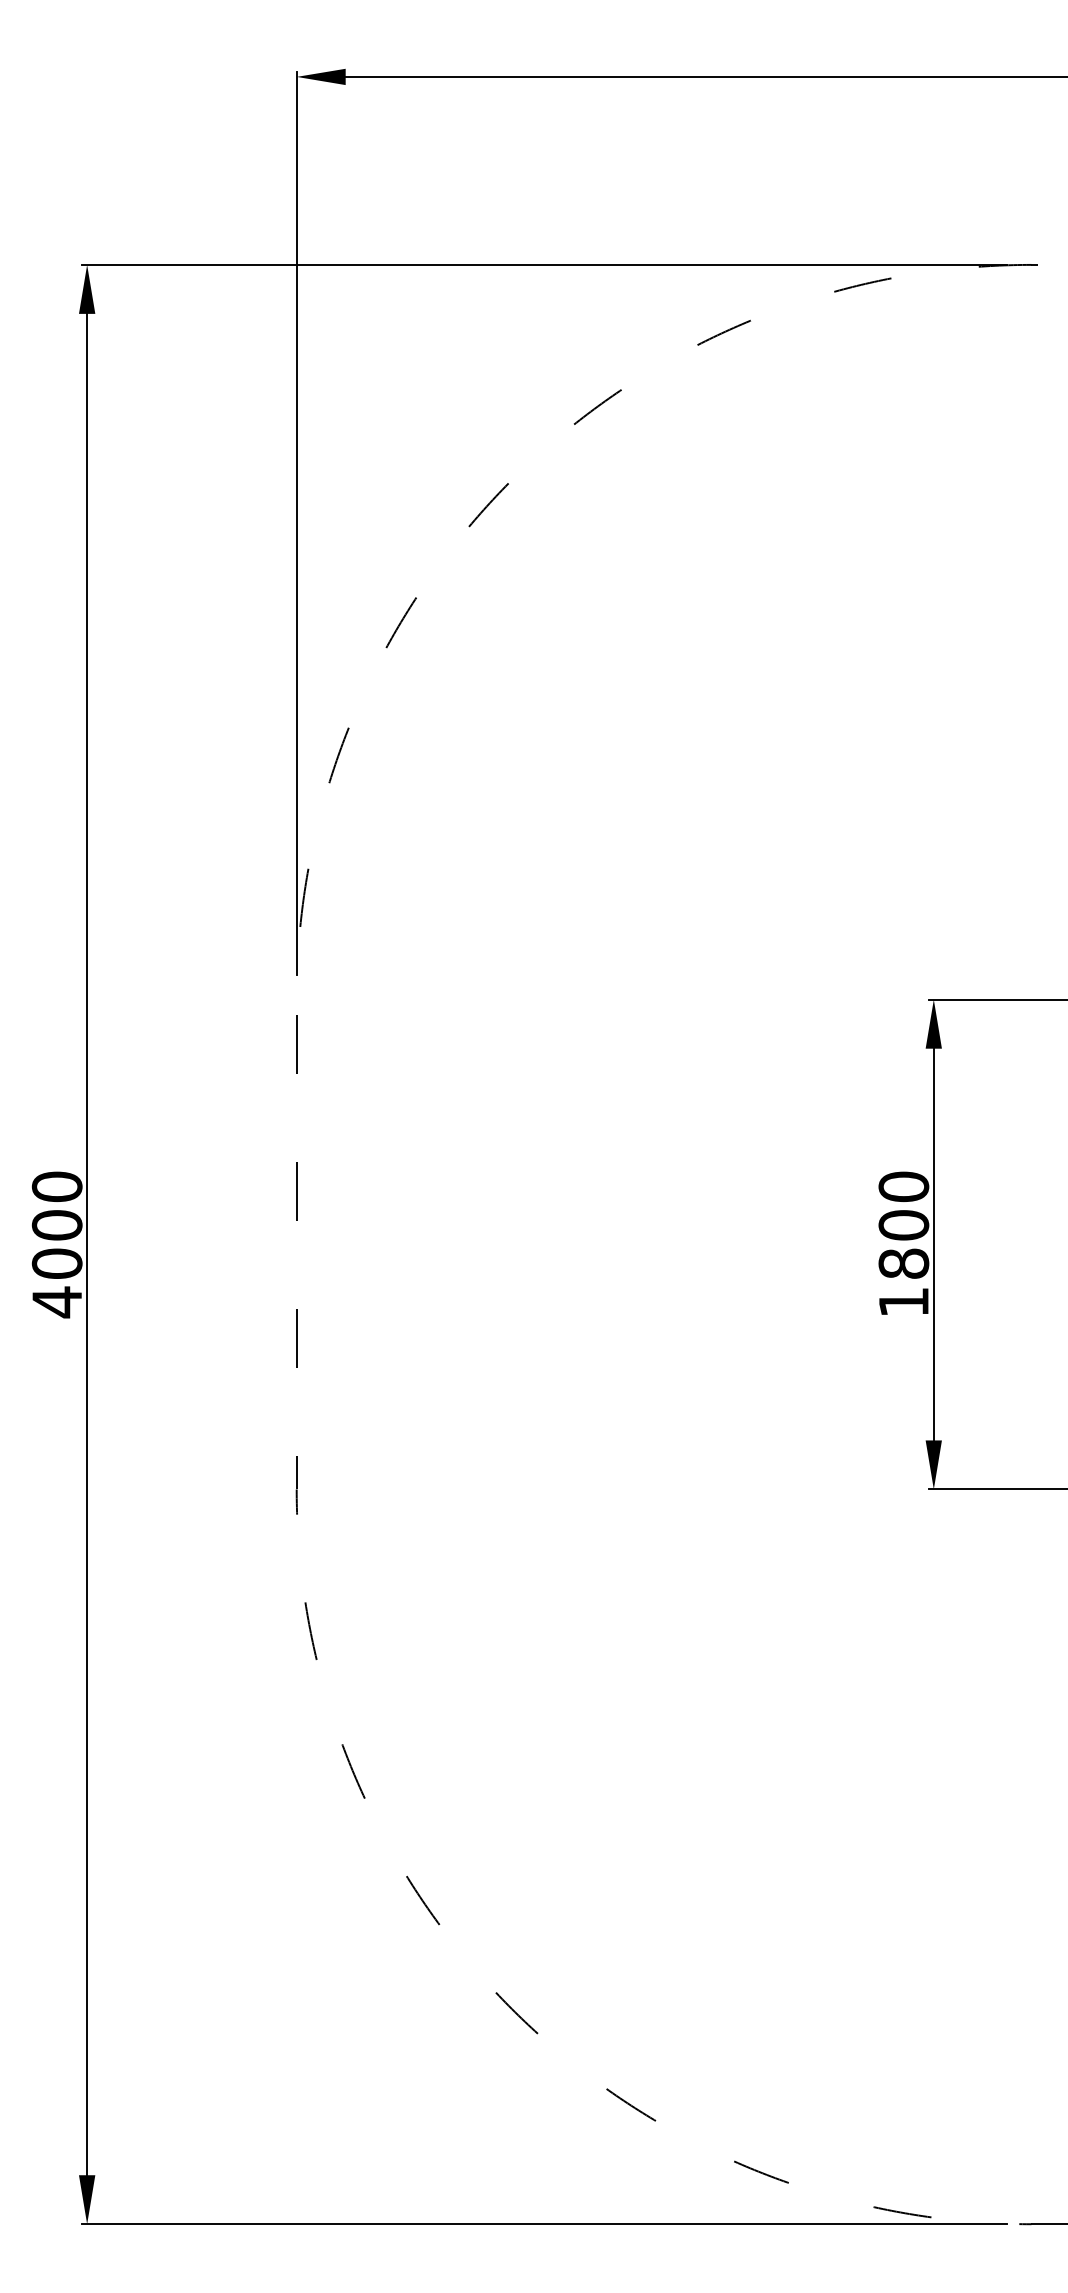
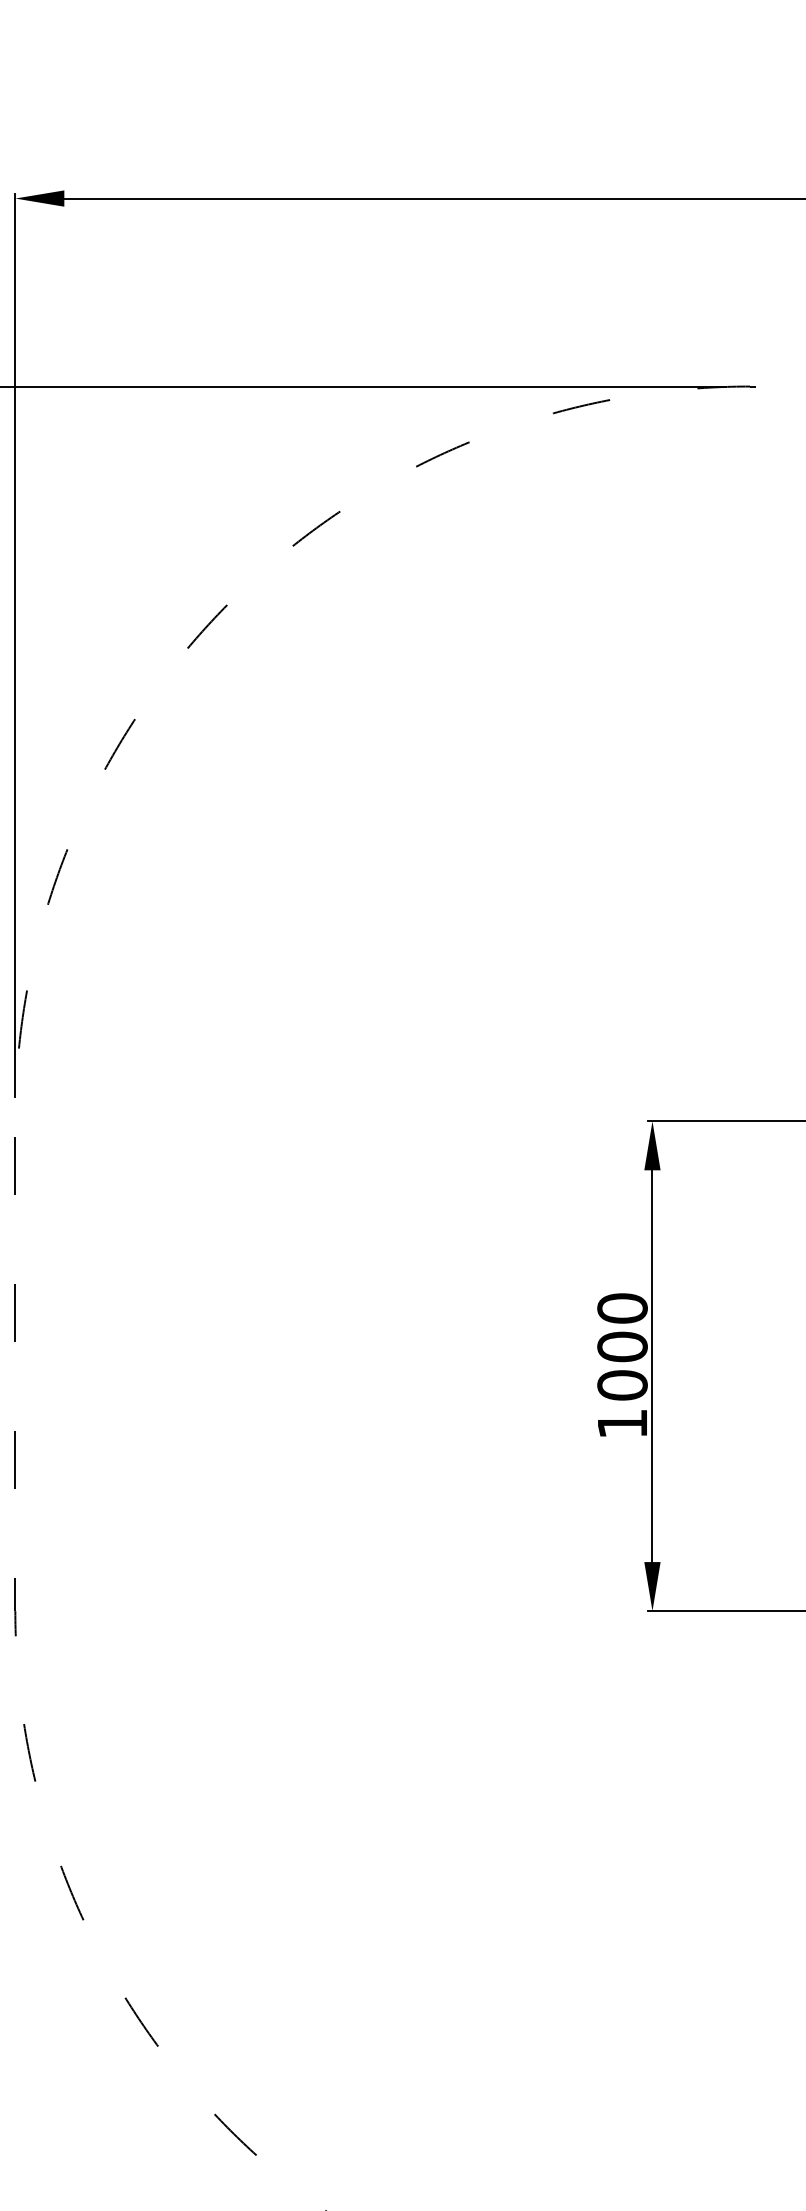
text: (903, 1263) -> (622, 1385), 1800 -> 1000

